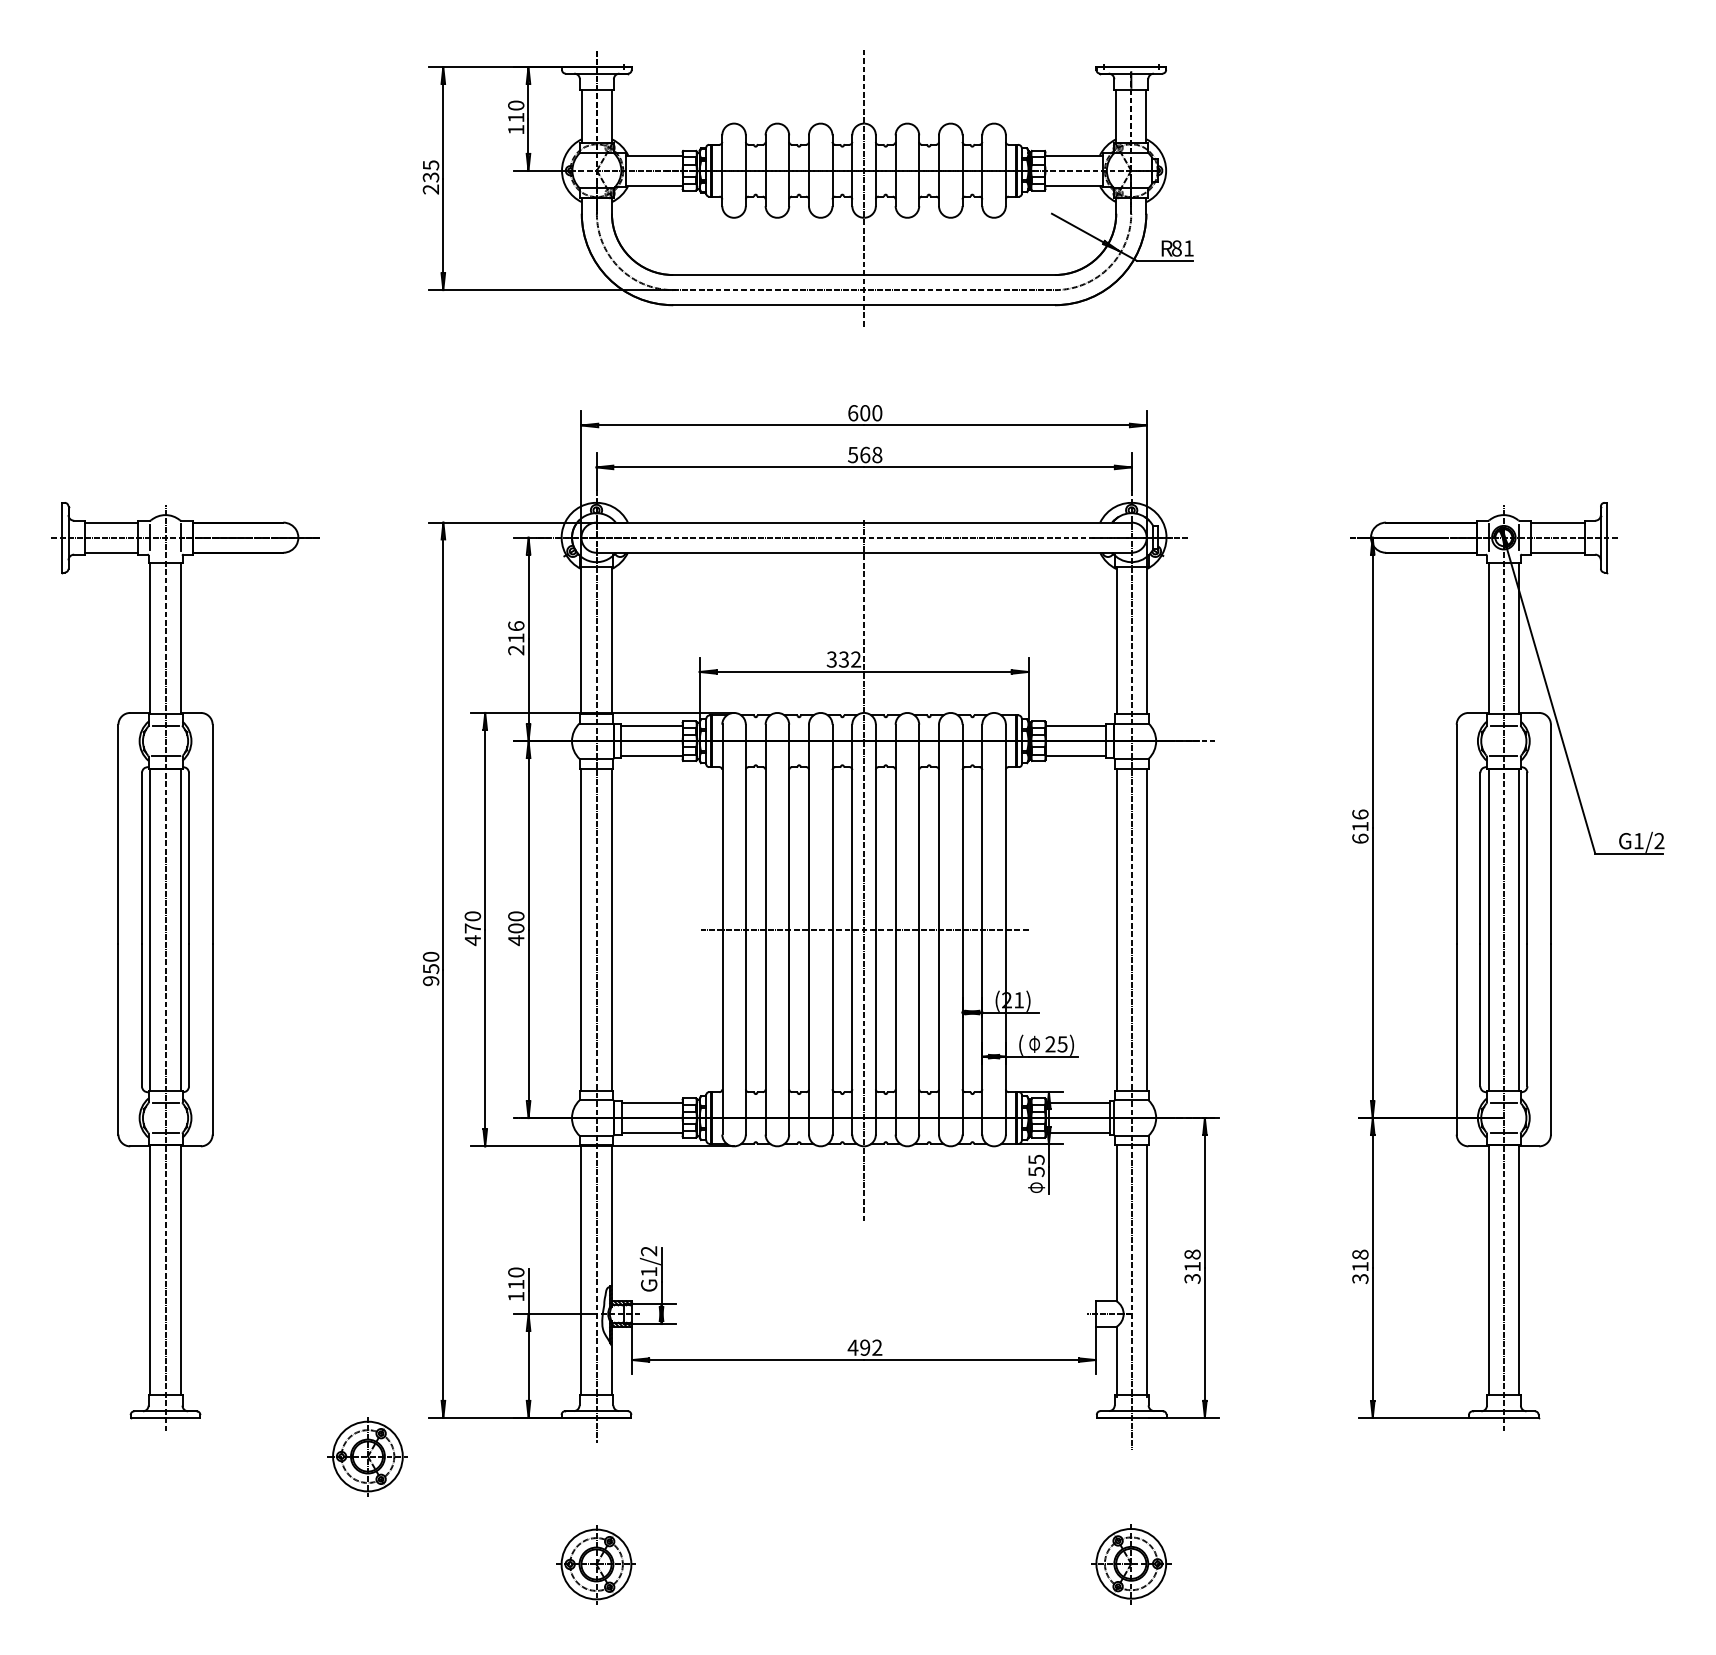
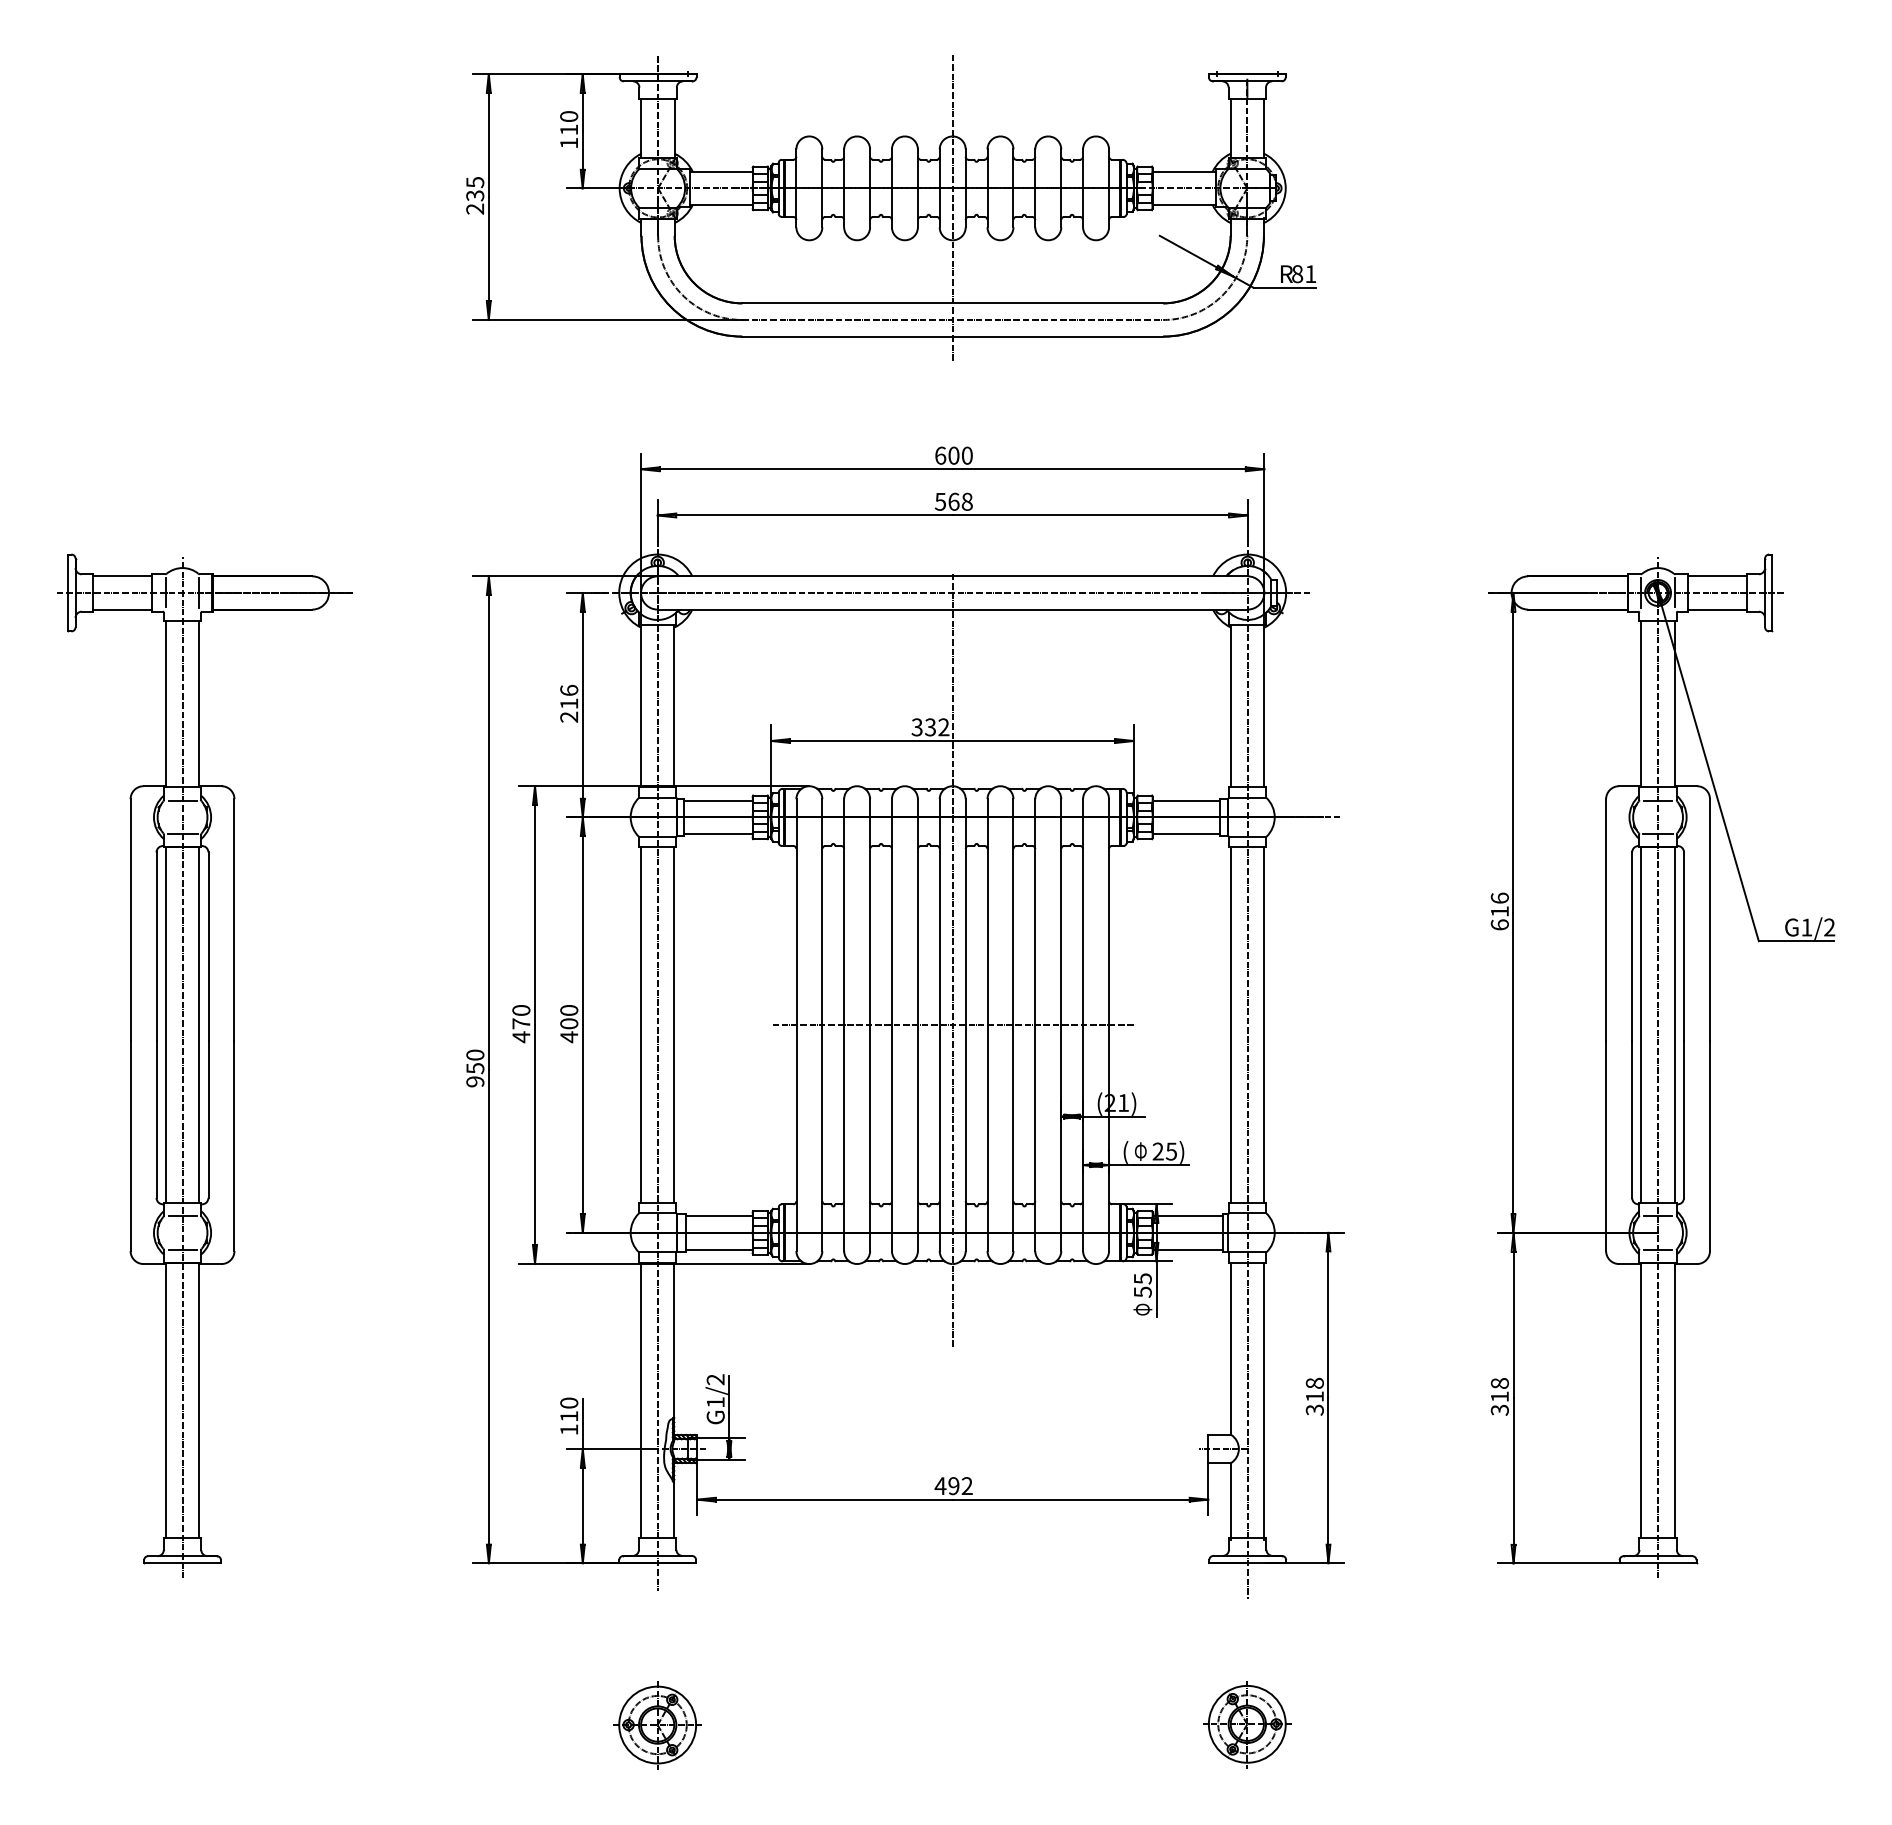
part: (367, 1456) -> (405, 1606), removed

